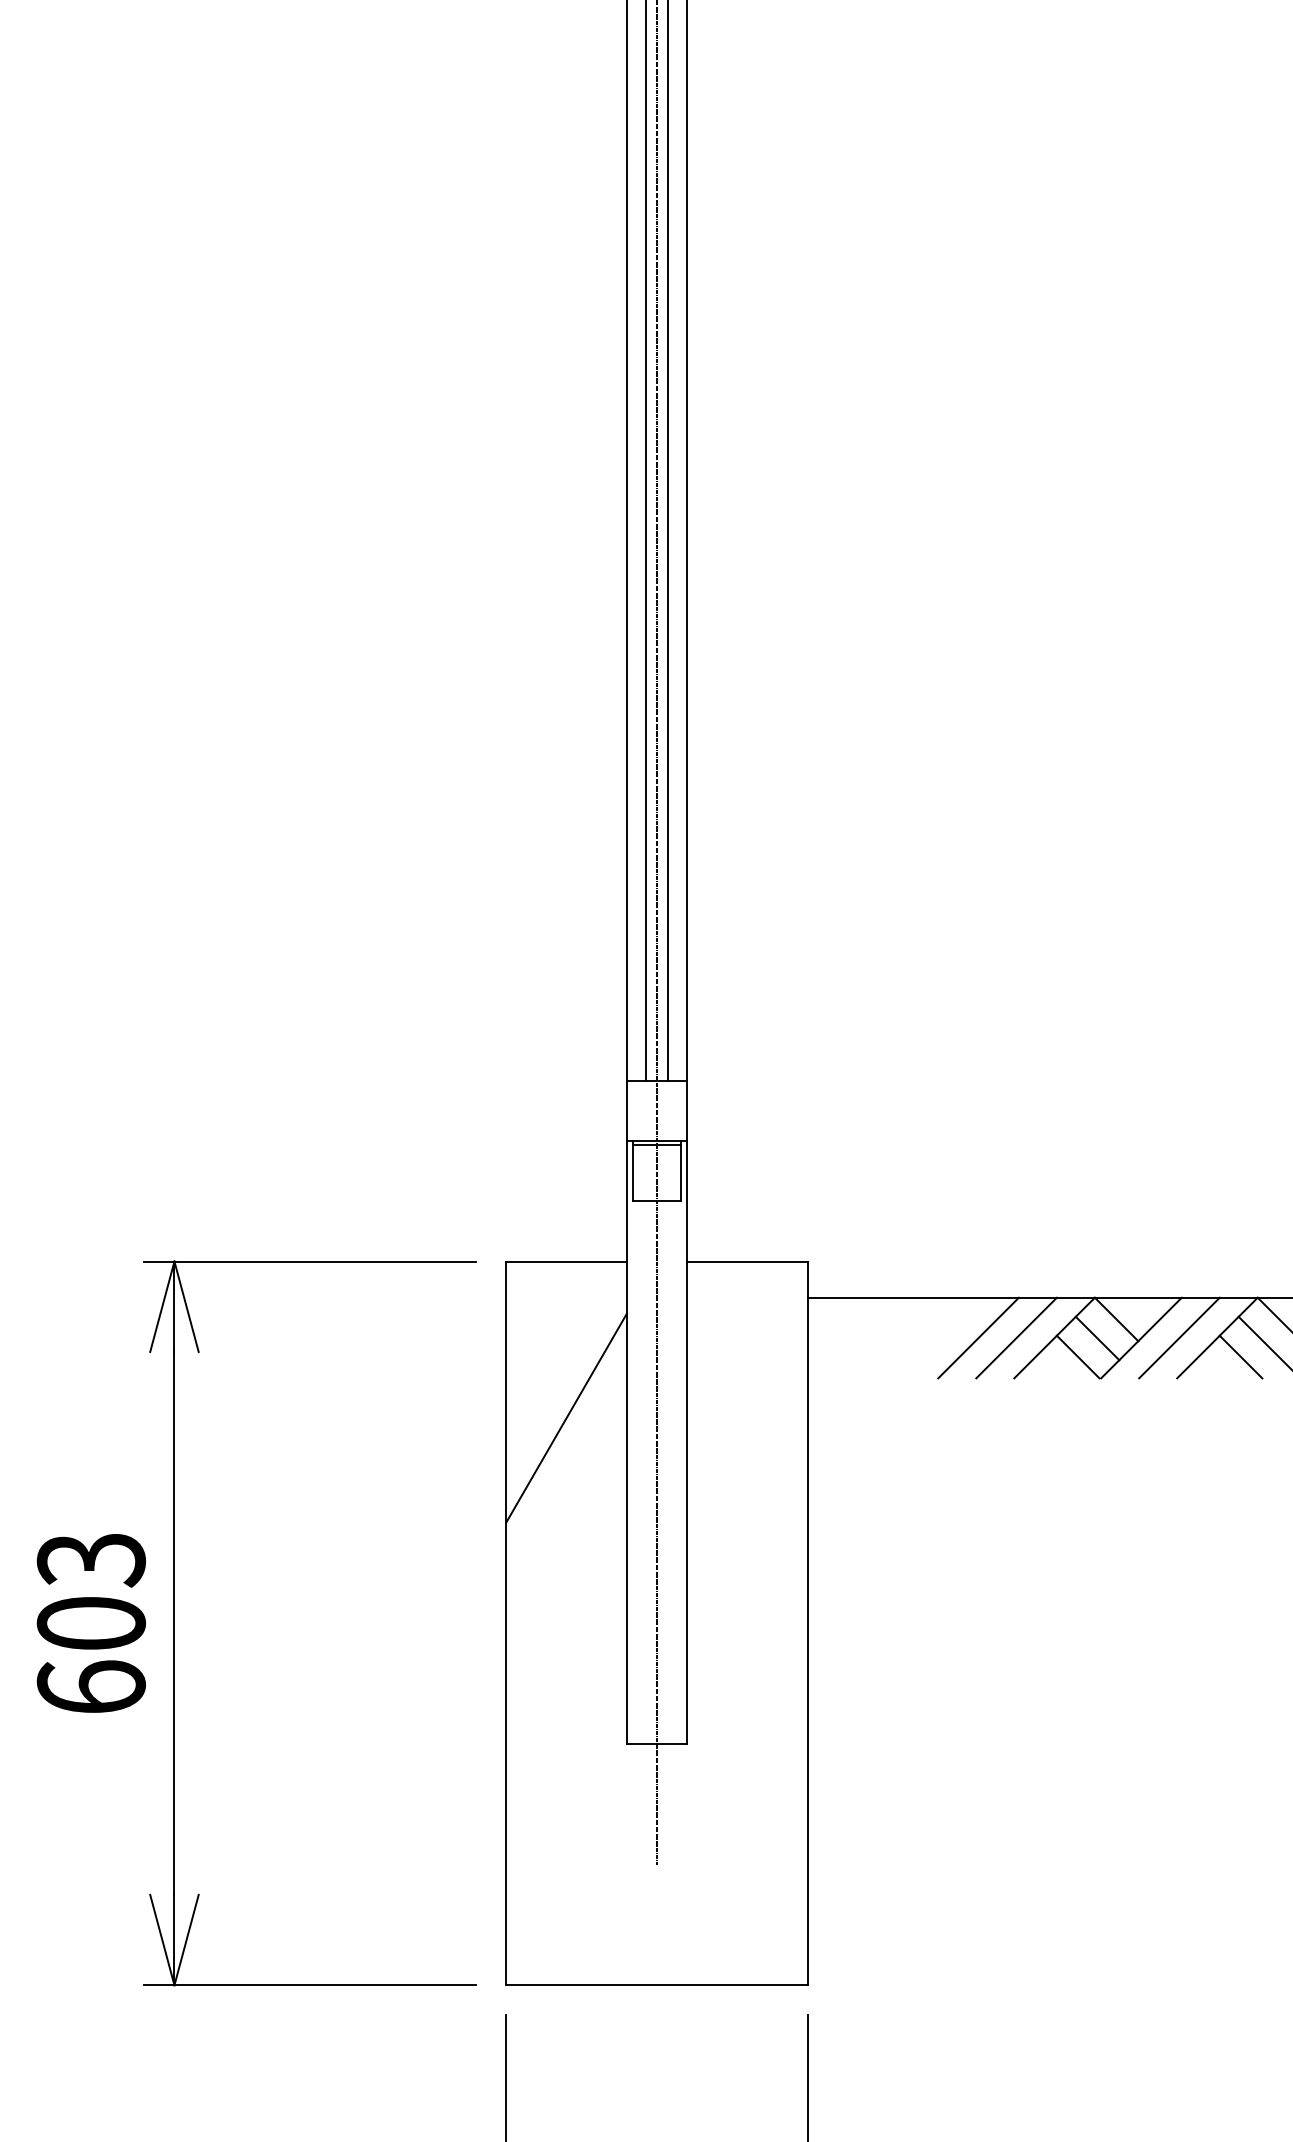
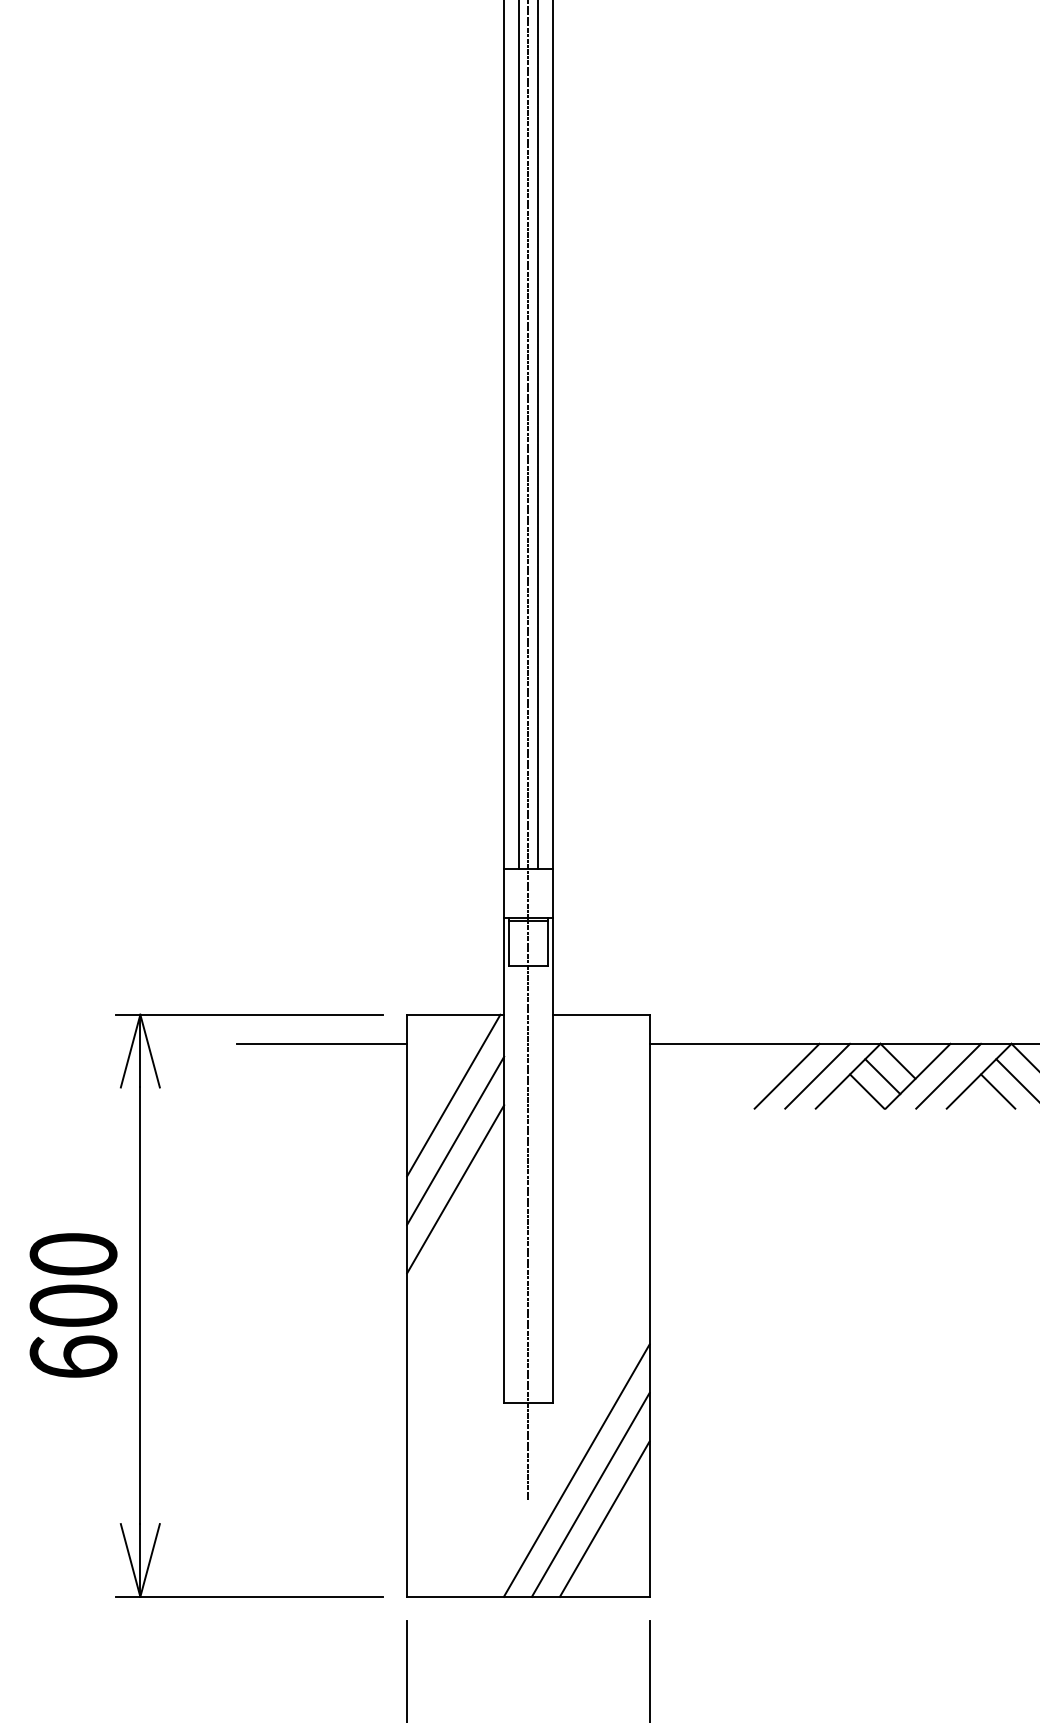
line: (400, 1297) -> (322, 1043), added
line: (563, 1361) -> (453, 1095), added
line: (566, 1478) -> (455, 1189), added
text: (91, 1560) -> (73, 1255), 603 -> 600
line: (716, 1828) -> (576, 1470), added
line: (734, 1858) -> (590, 1494), added
line: (751, 1887) -> (604, 1518), added

